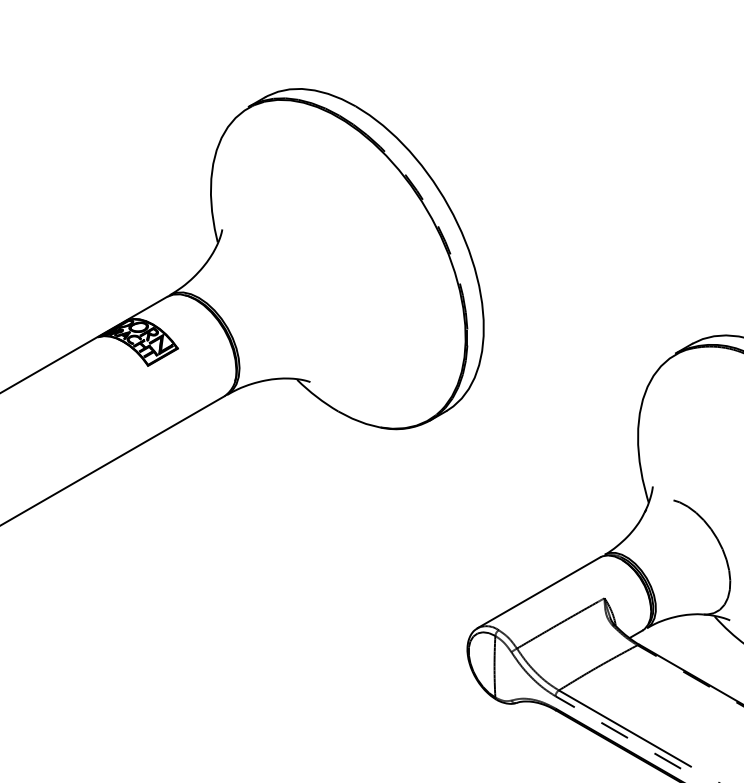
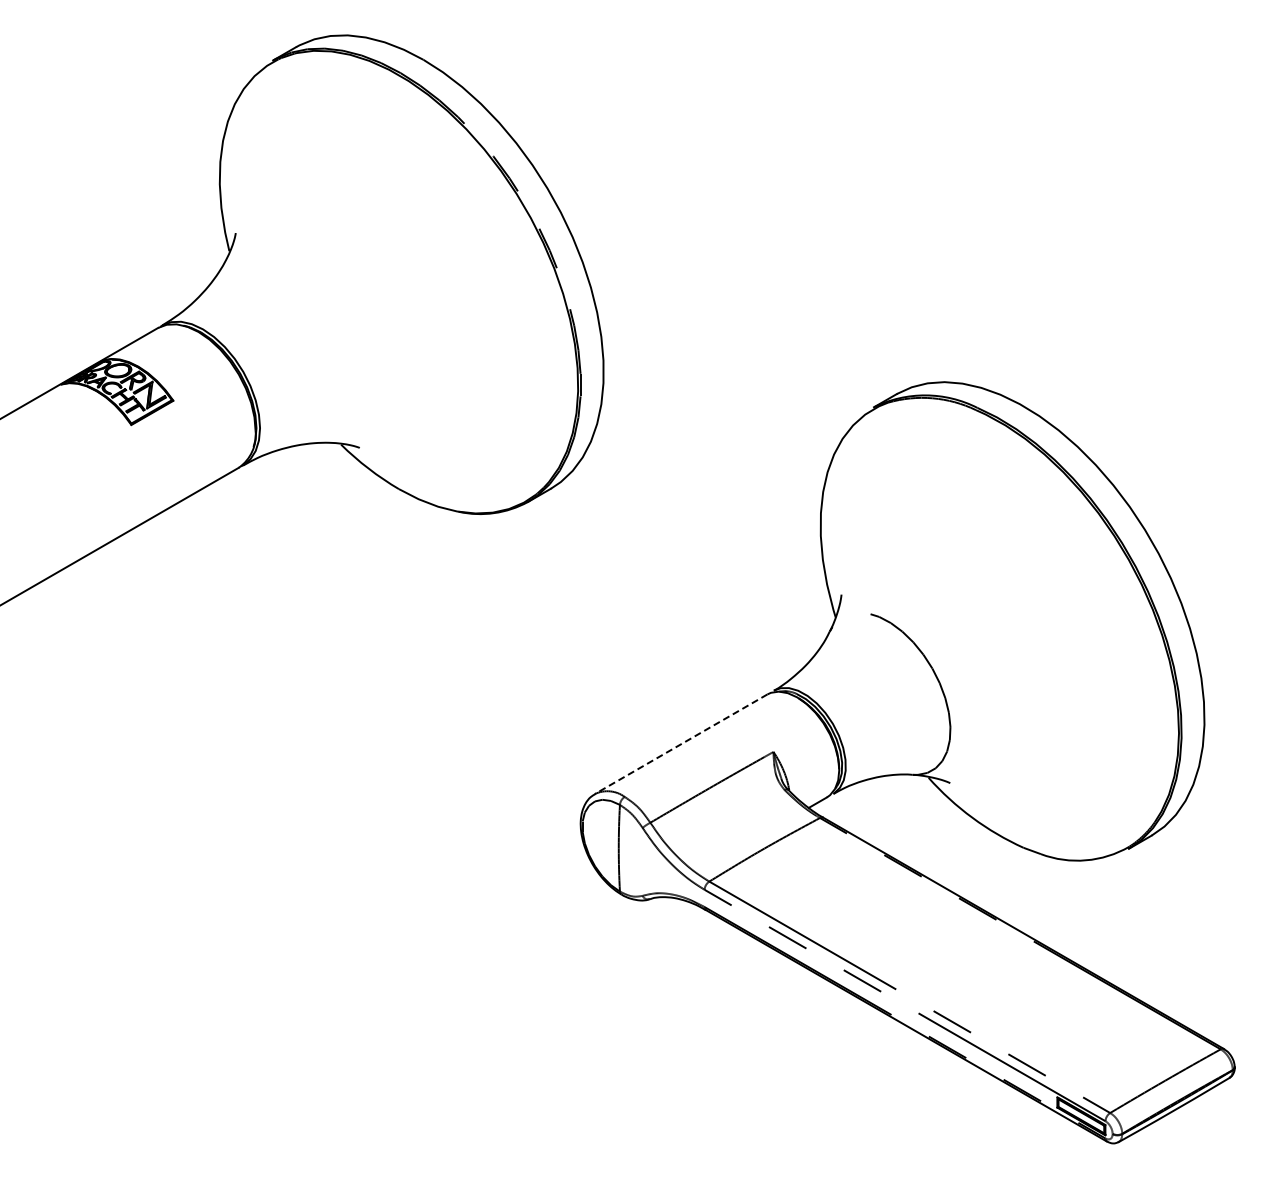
line: (539, 592) -> (681, 744), solid -> dashed

